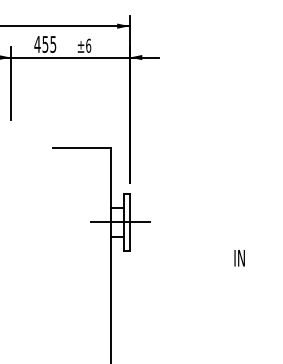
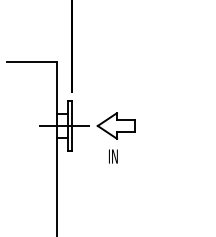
part: (180, 222) -> (115, 126), added
text: (239, 258) -> (113, 156), moved

